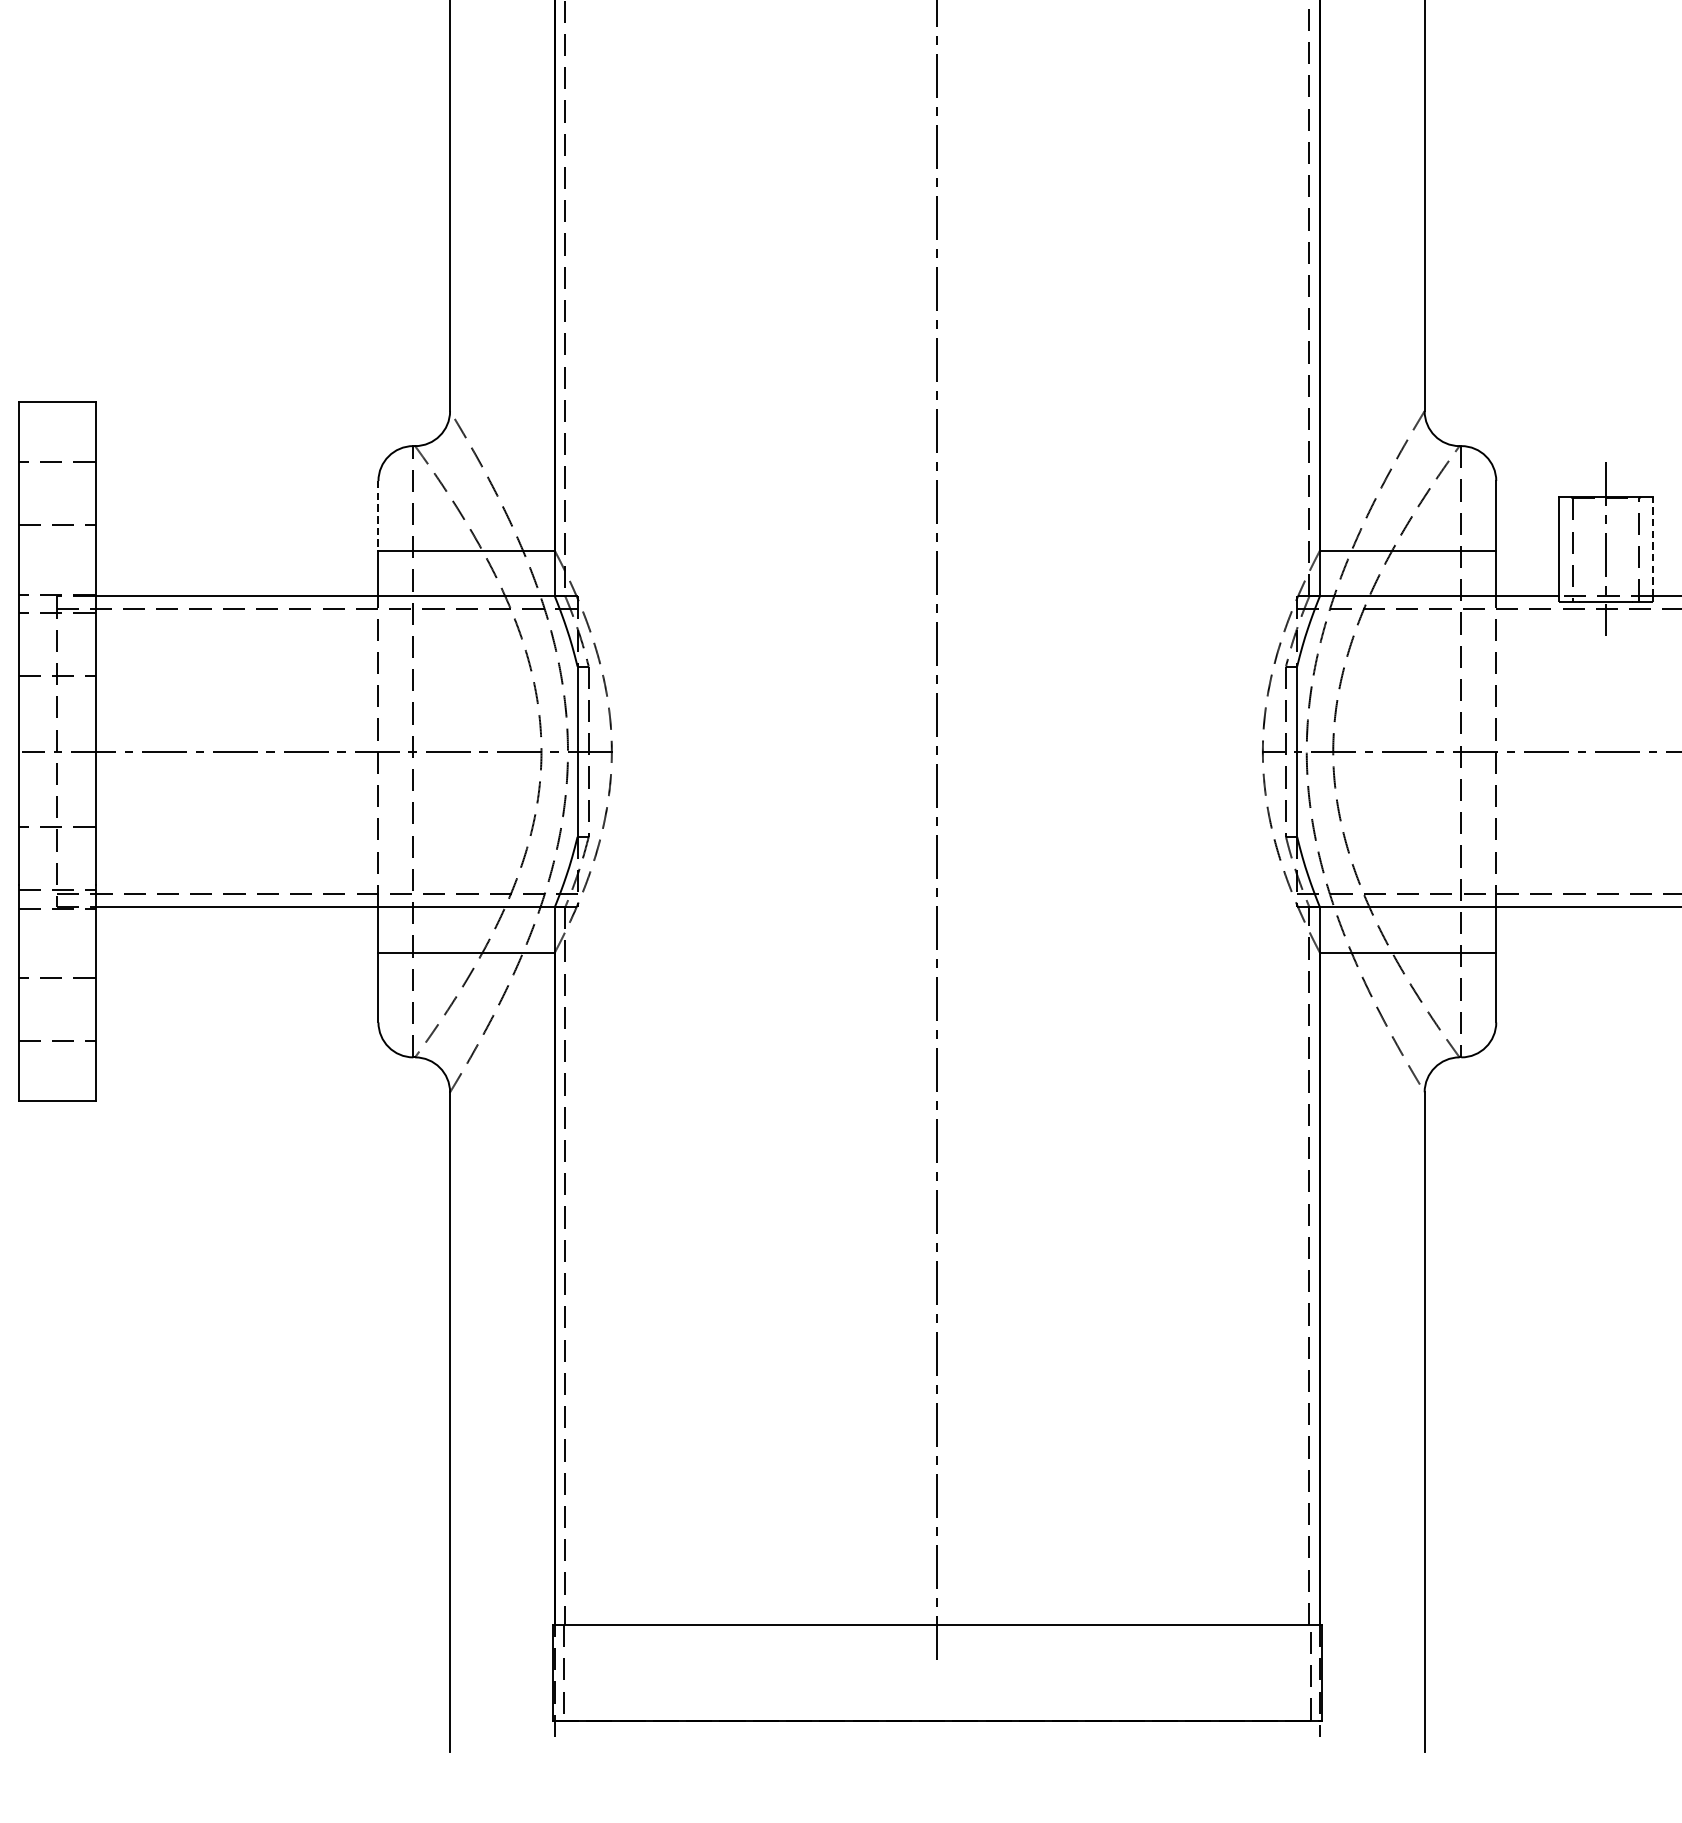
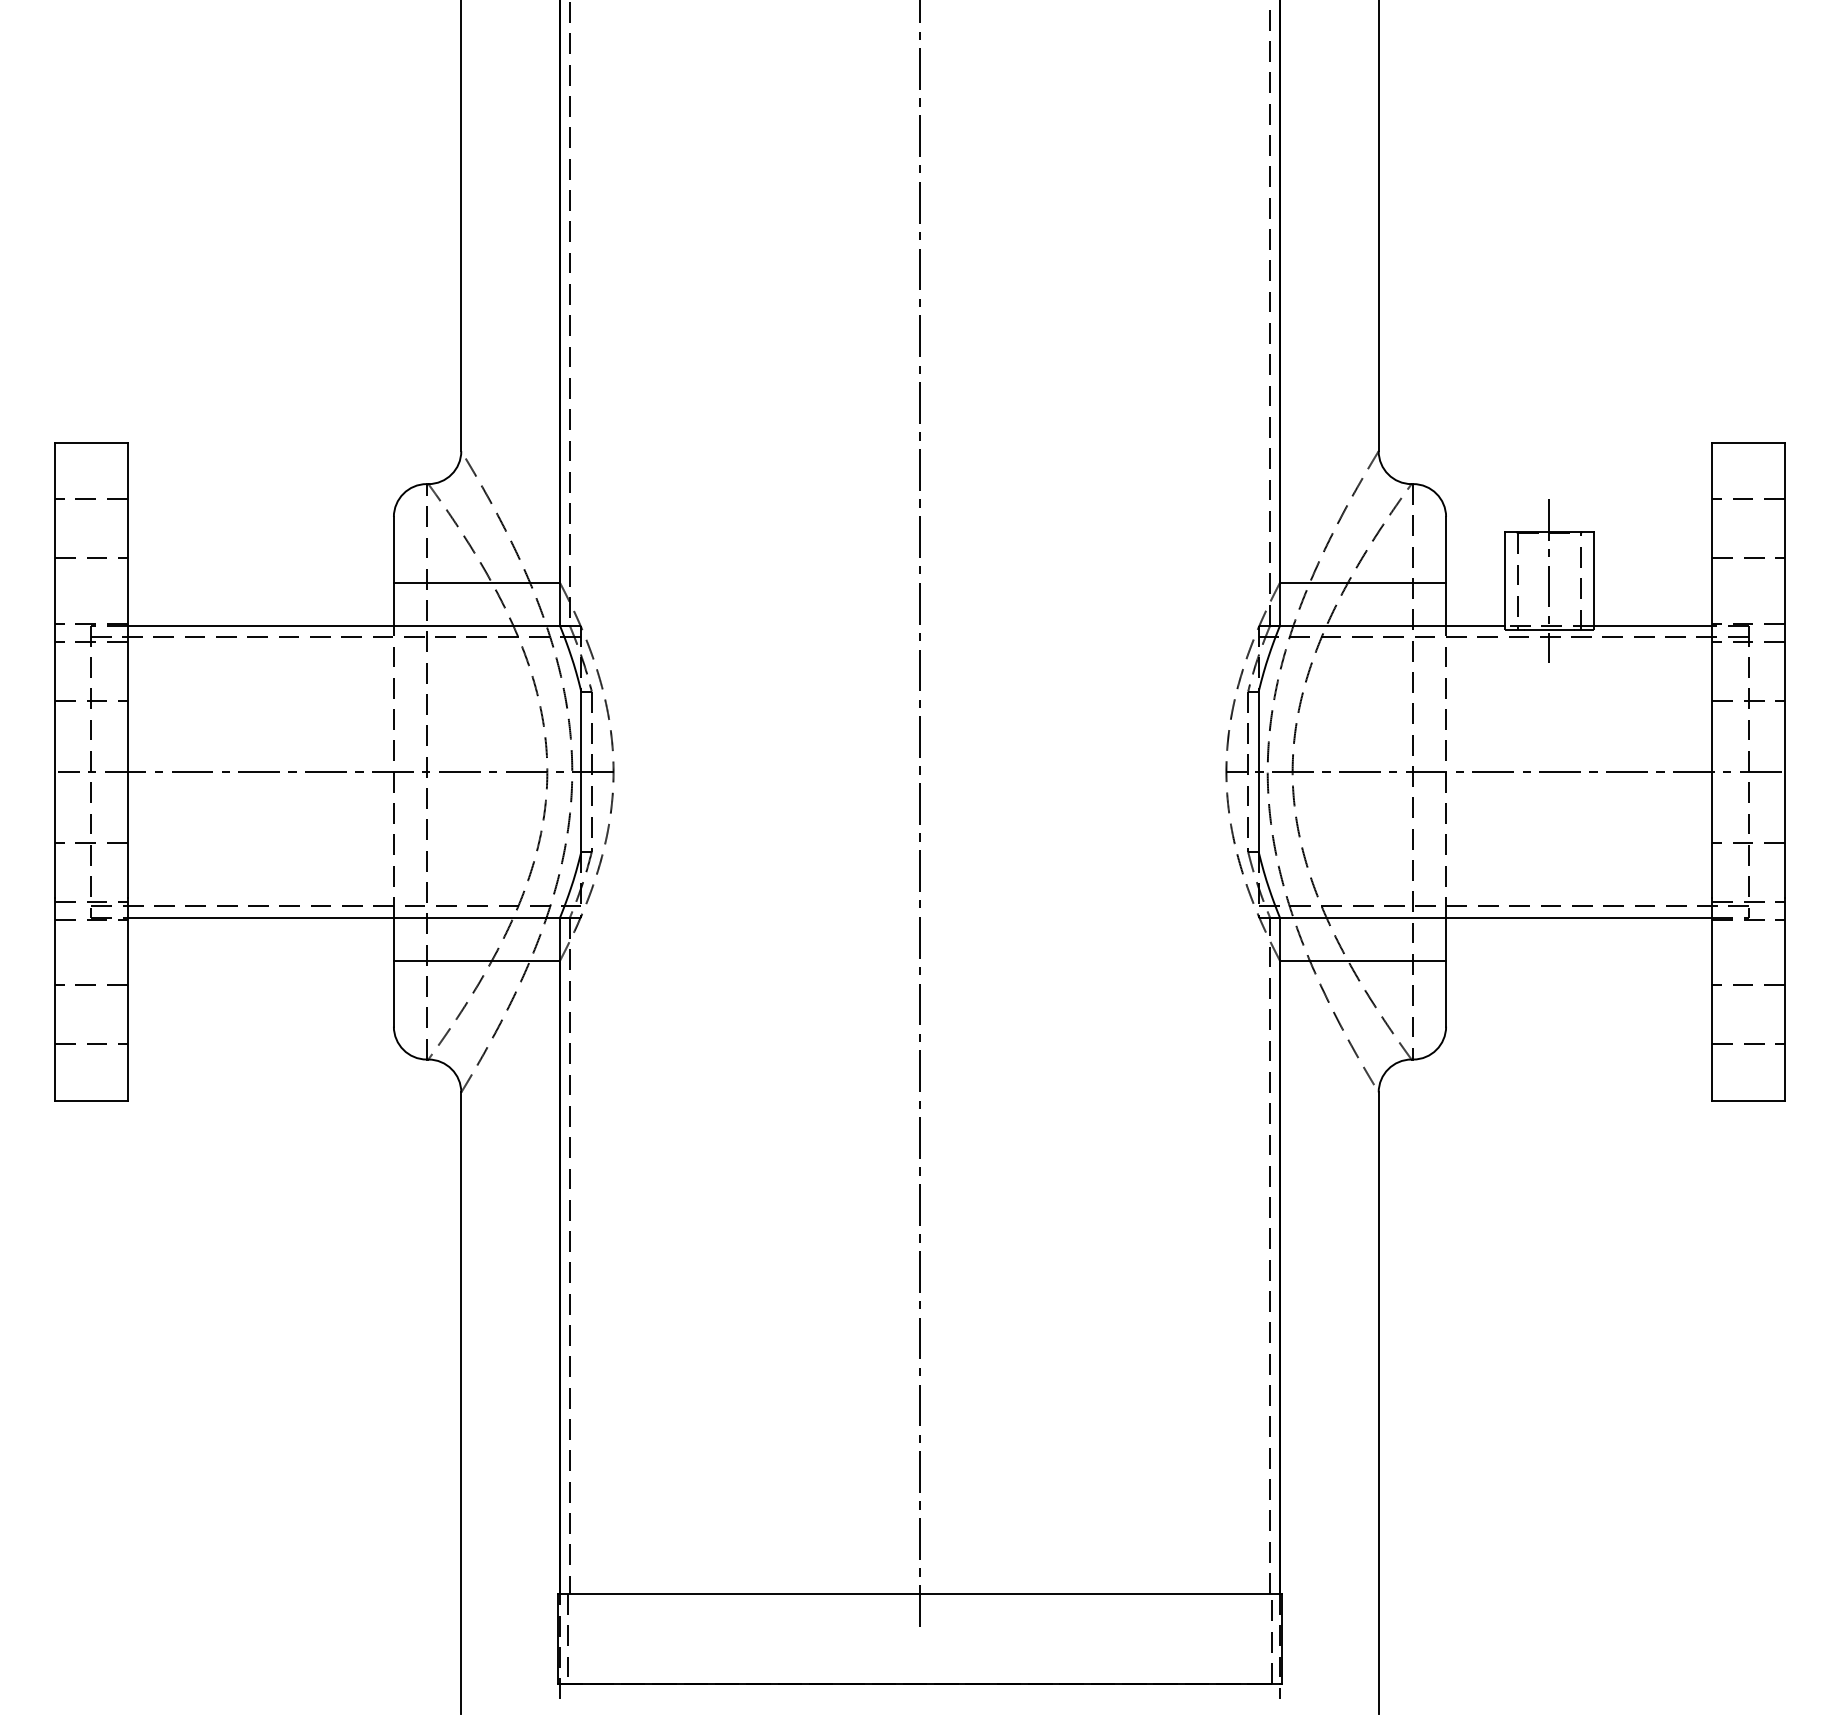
line: (378, 515) -> (393, 549), dashed -> solid
line: (1652, 546) -> (1593, 578), dashed -> solid

